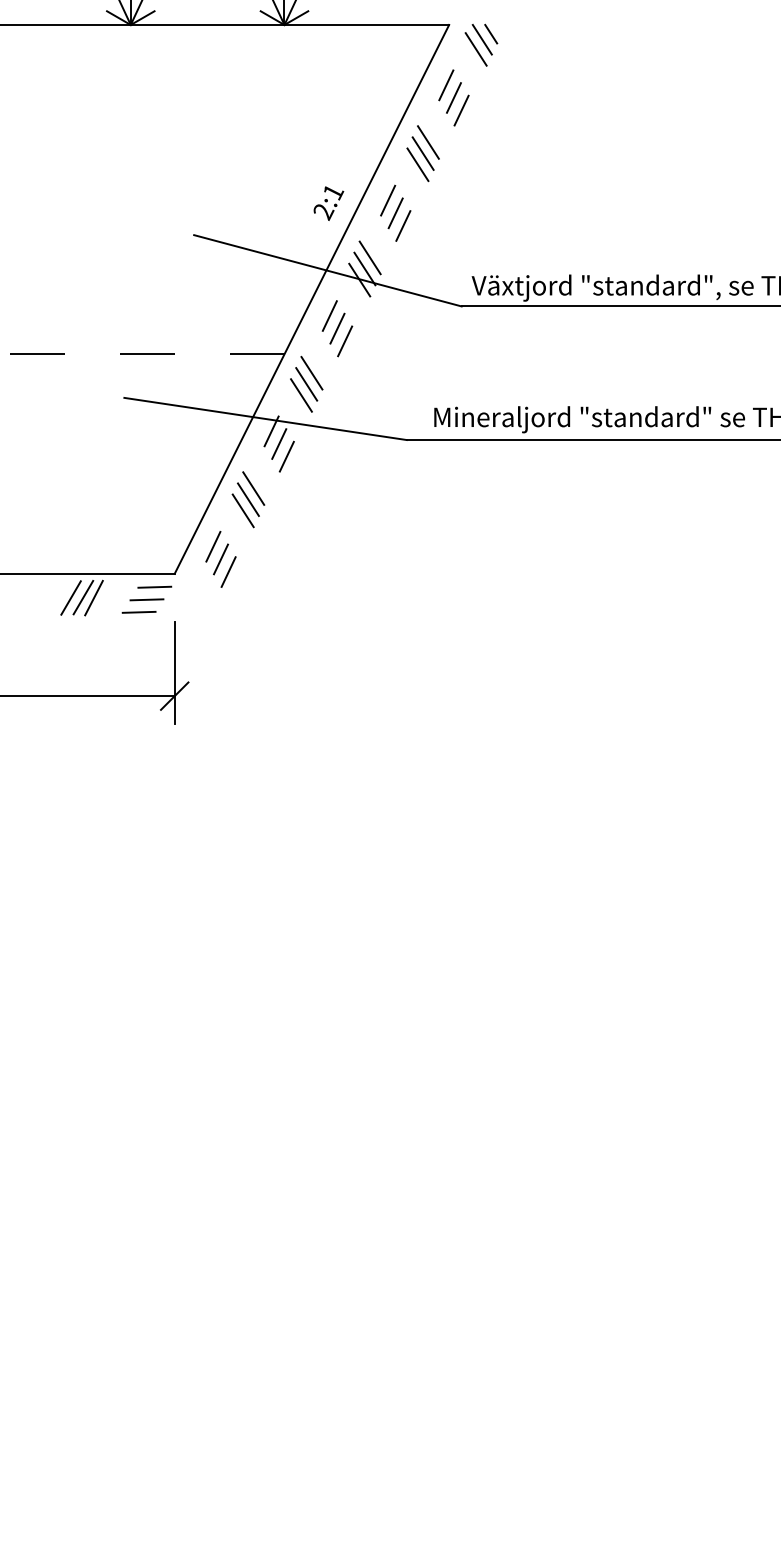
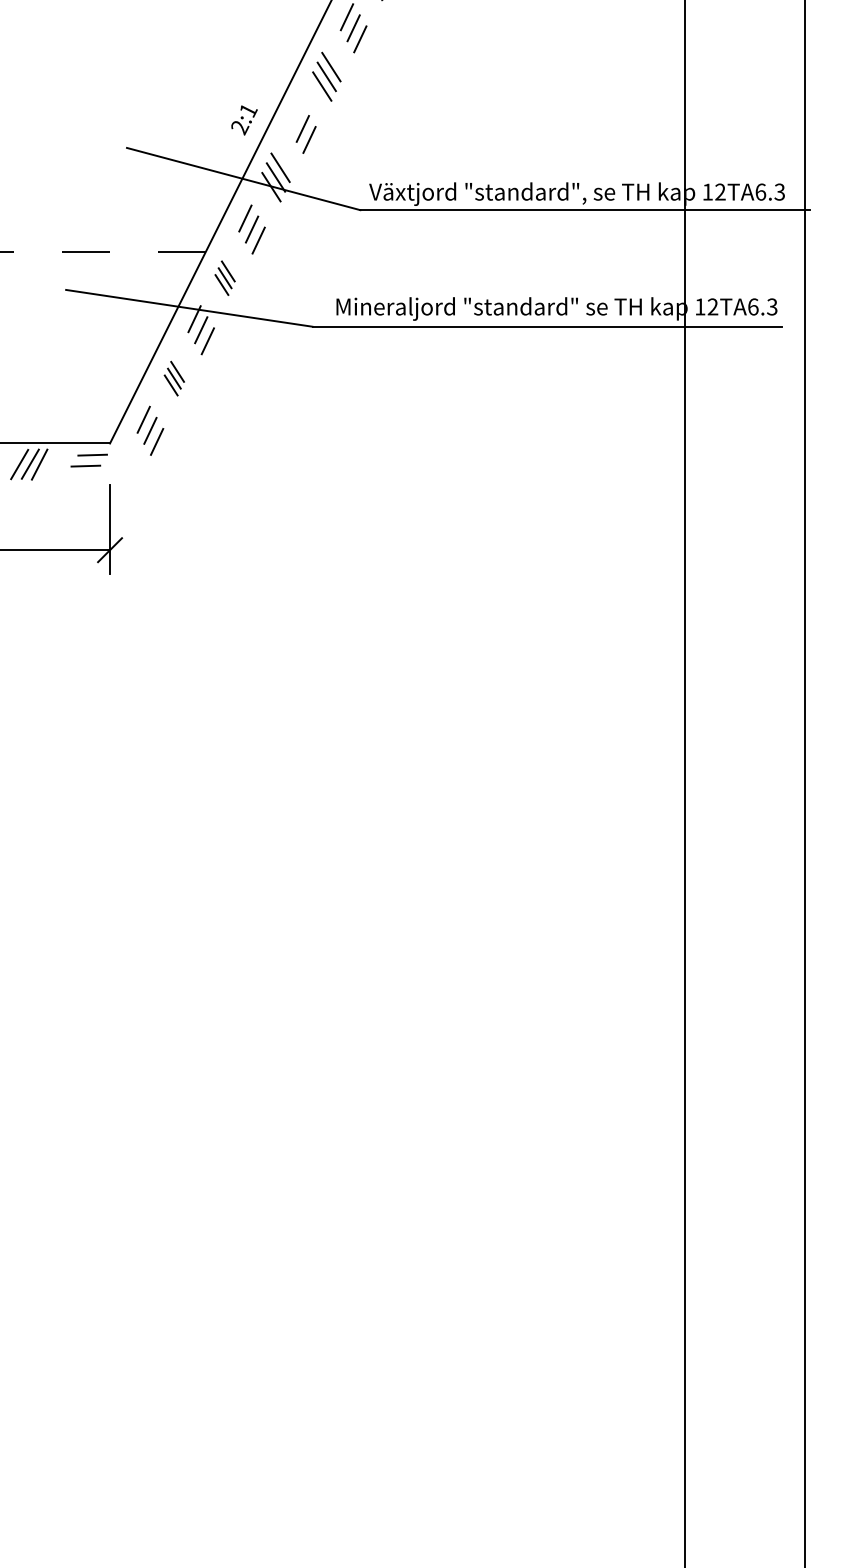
line: (388, 200) -> (296, 117), removed
part: (305, 384) -> (224, 278), size x0.7
part: (248, 499) -> (174, 378), size x0.7
line: (138, 611) -> (78, 476), removed

